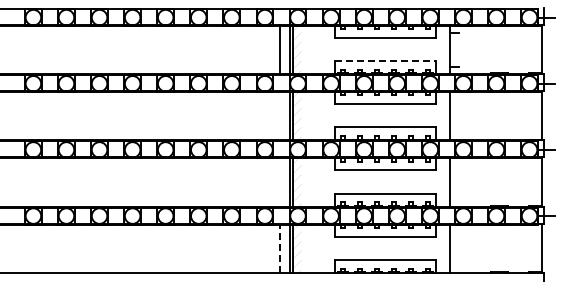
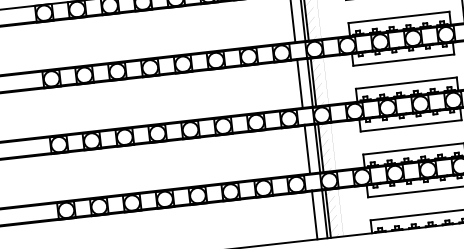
line: (385, 61) -> (399, 17), dashed -> solid
line: (279, 115) -> (299, 83), added
line: (279, 181) -> (307, 148), added
line: (279, 248) -> (314, 215), dashed -> solid

